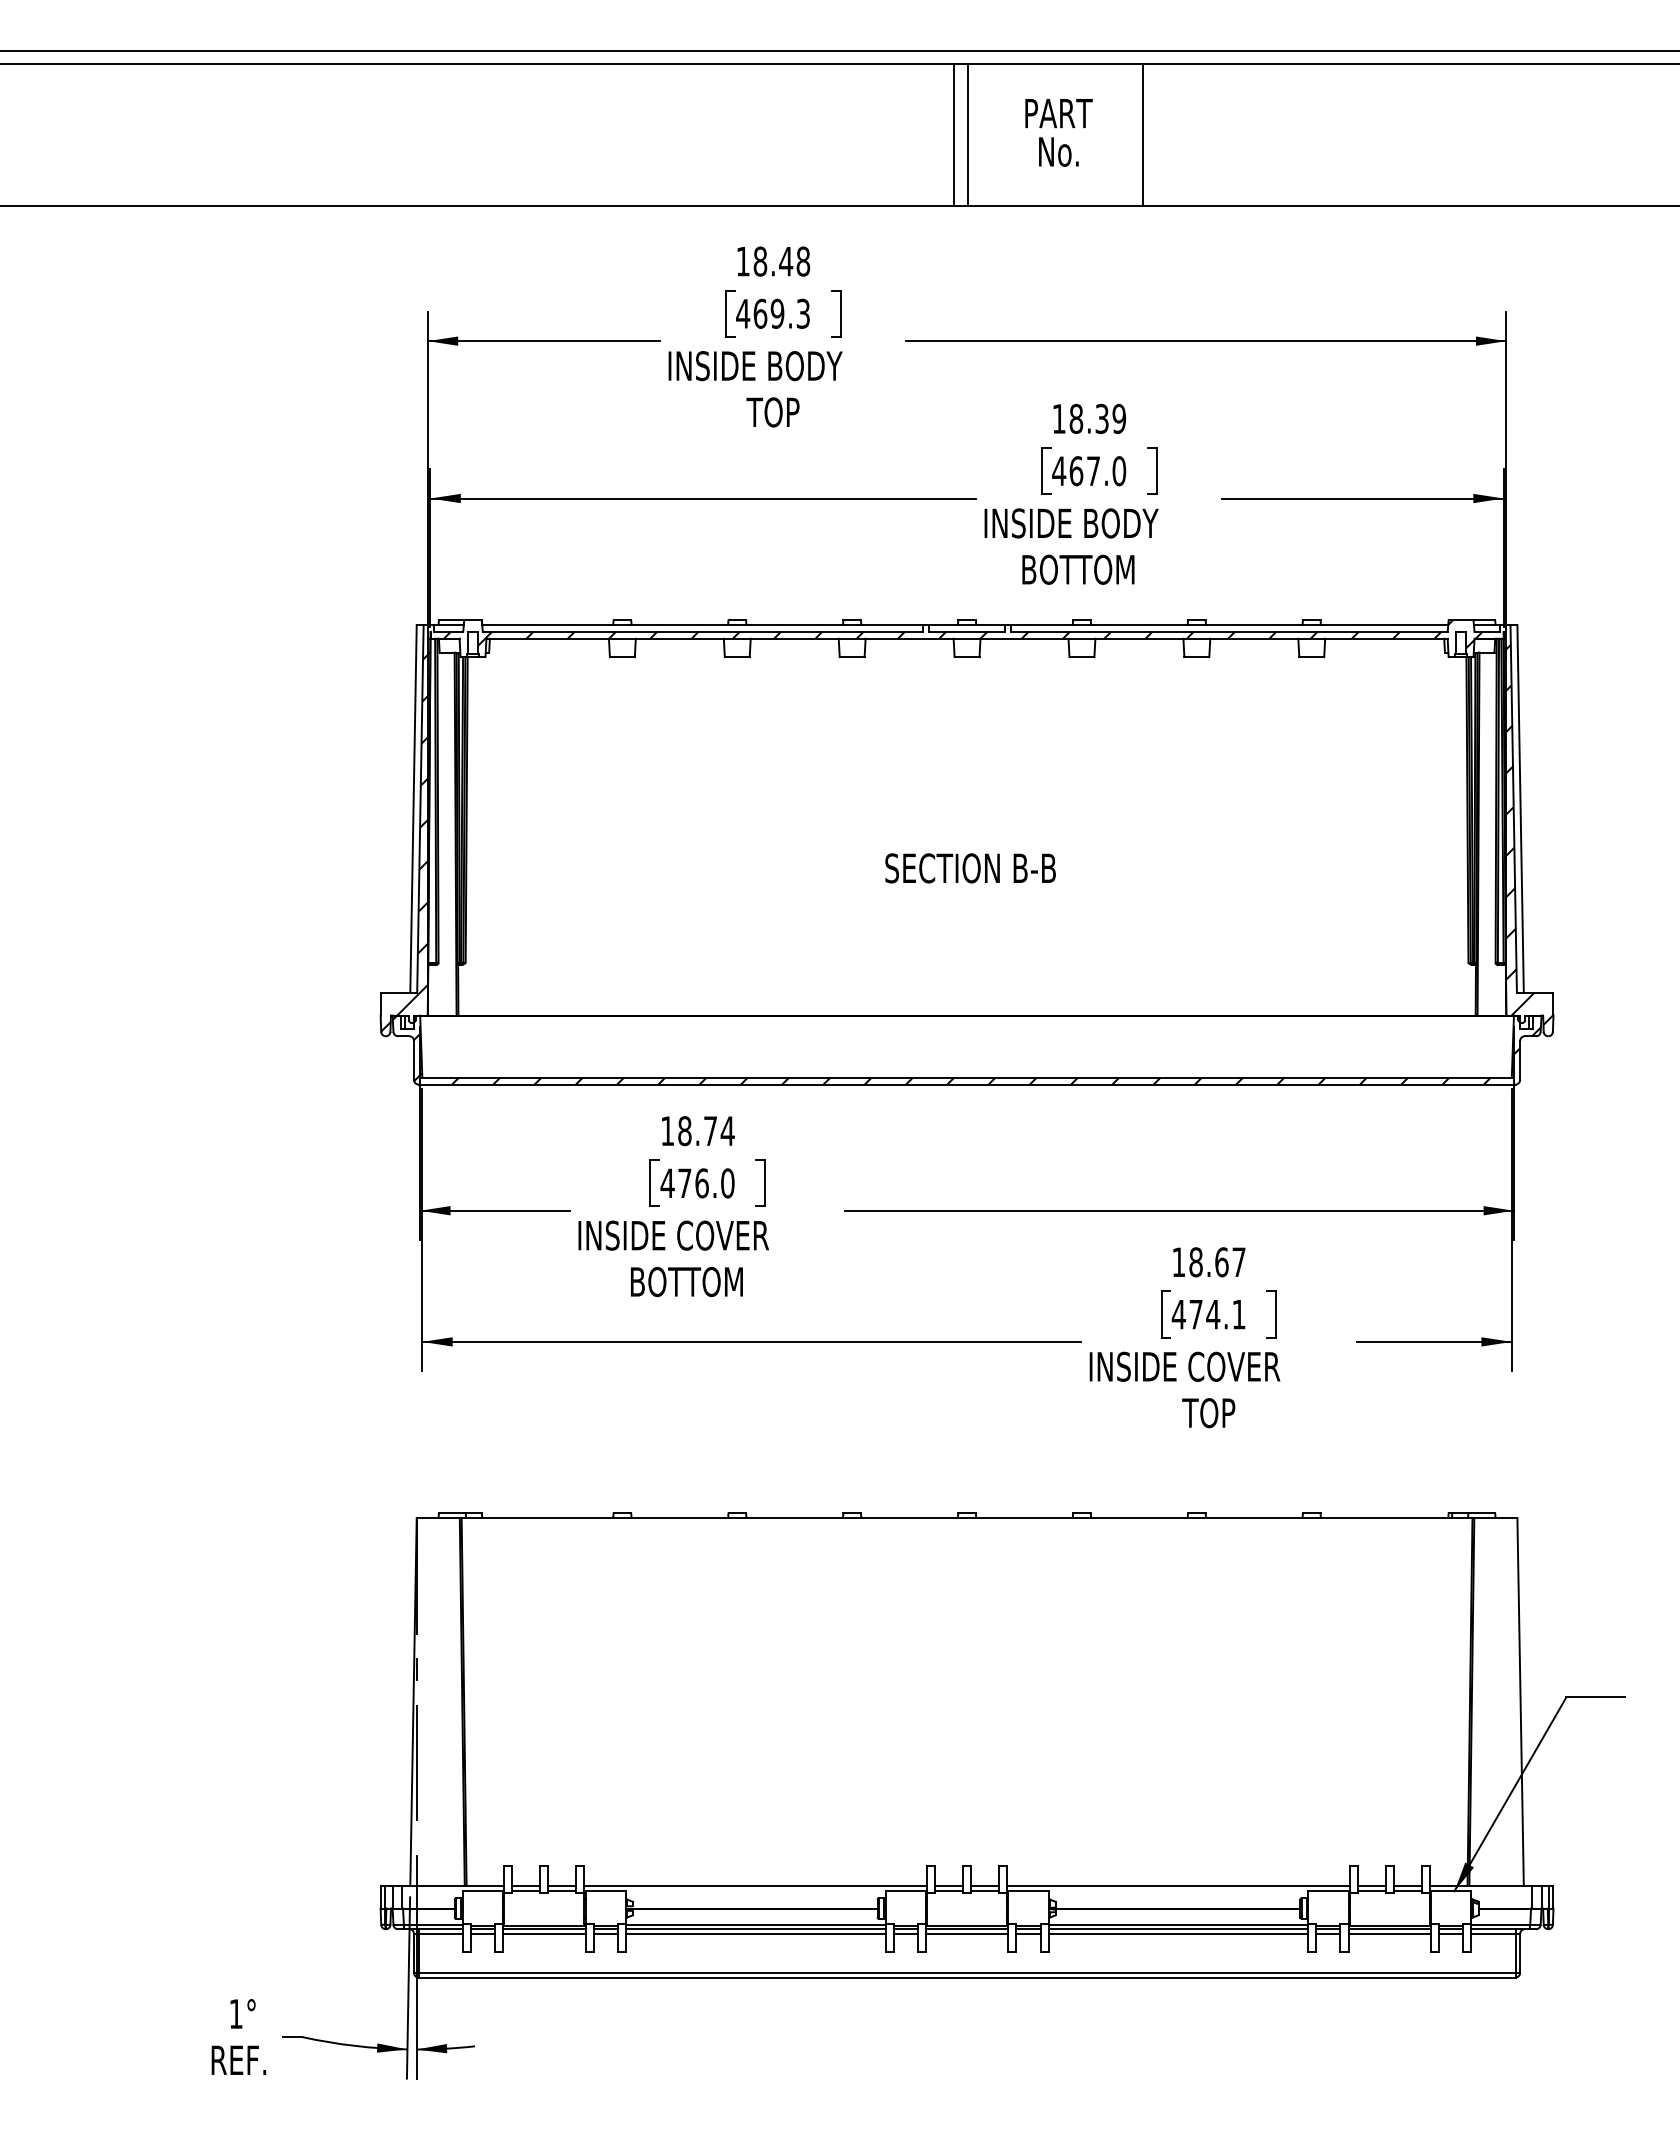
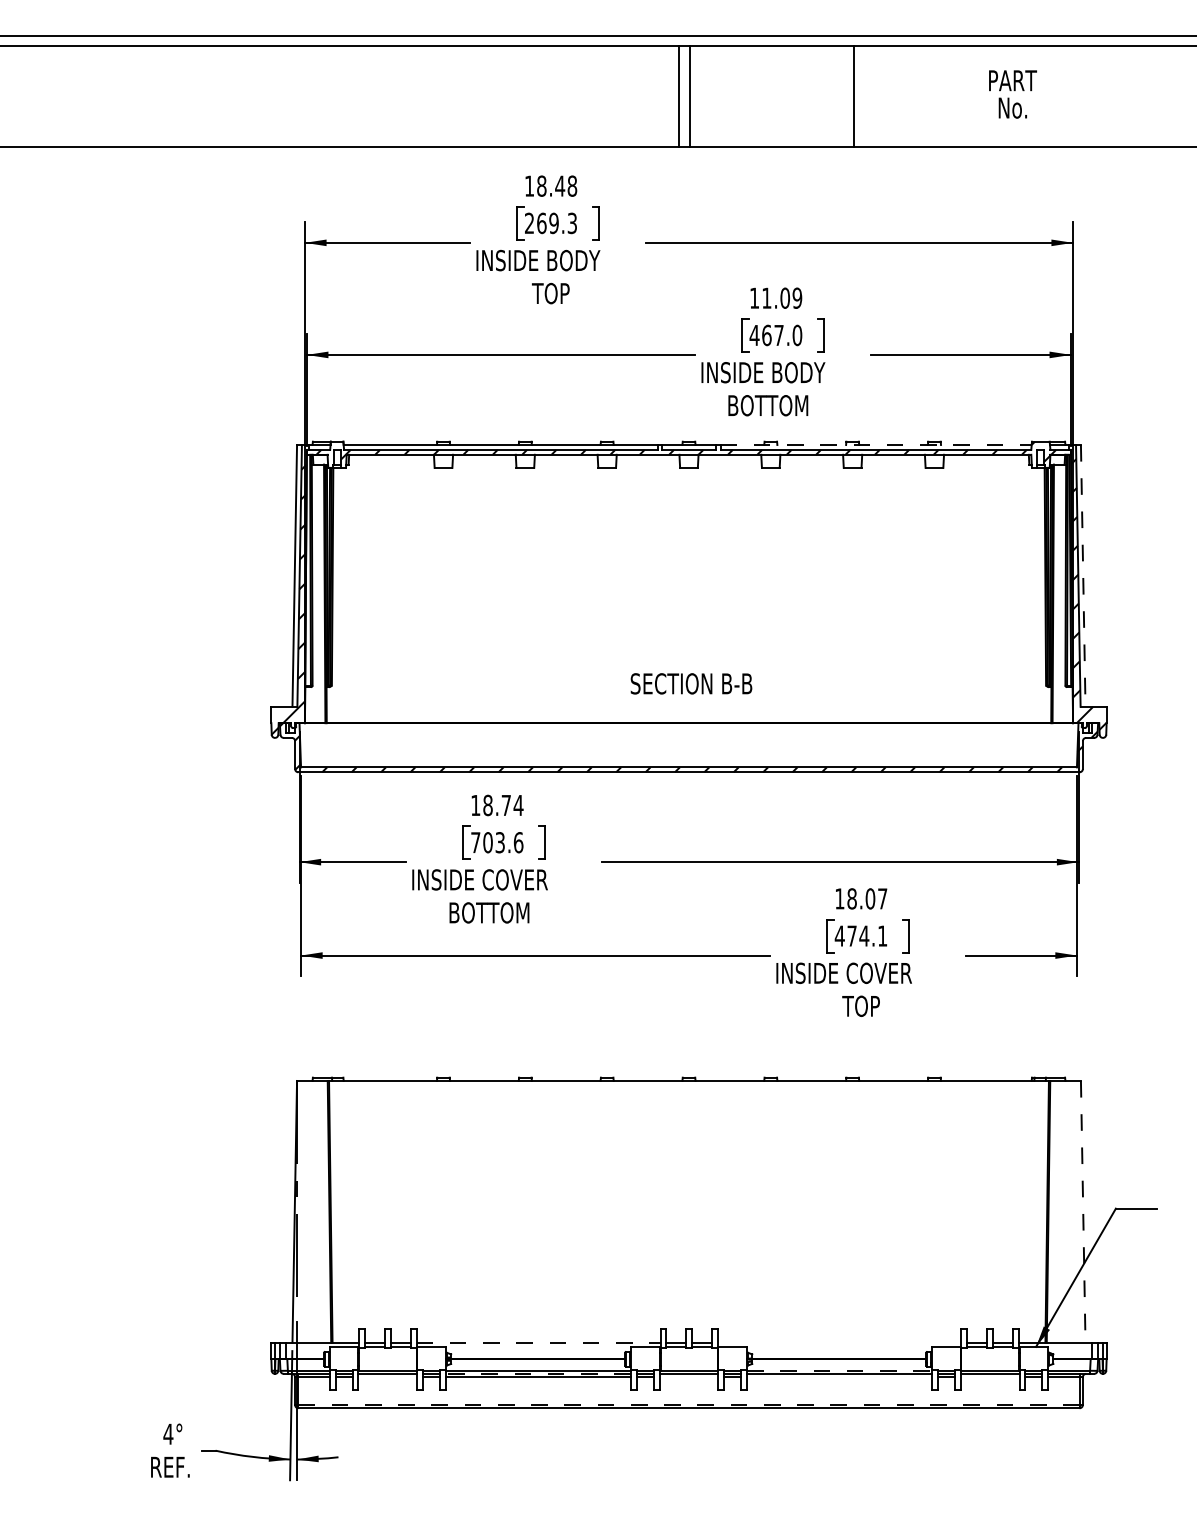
text: (1058, 132) -> (1012, 94), moved
line: (1143, 135) -> (854, 96), moved
text: (743, 313) -> (529, 223), 469.3 -> 269.3
text: (1088, 418) -> (775, 297), 18.39 -> 11.09
line: (1230, 624) -> (876, 444), solid -> dashed
line: (1520, 808) -> (1083, 575), solid -> dashed
text: (970, 868) -> (691, 683), moved
text: (697, 1183) -> (497, 842), 476.0 -> 703.6
text: (1221, 1262) -> (870, 899), 18.67 -> 18.07
line: (1520, 1701) -> (1083, 1211), solid -> dashed
line: (756, 1885) -> (539, 1342), solid -> dashed
line: (1178, 1885) -> (839, 1342), removed
line: (1178, 1924) -> (839, 1370), solid -> dashed
line: (755, 1929) -> (538, 1374), solid -> dashed
line: (543, 1933) -> (387, 1376), removed
line: (966, 1933) -> (688, 1376), removed
line: (1178, 1933) -> (839, 1376), removed
line: (1389, 1933) -> (989, 1376), removed
line: (967, 1972) -> (689, 1404), solid -> dashed
text: (236, 2013) -> (168, 1433), 1° -> 4°

